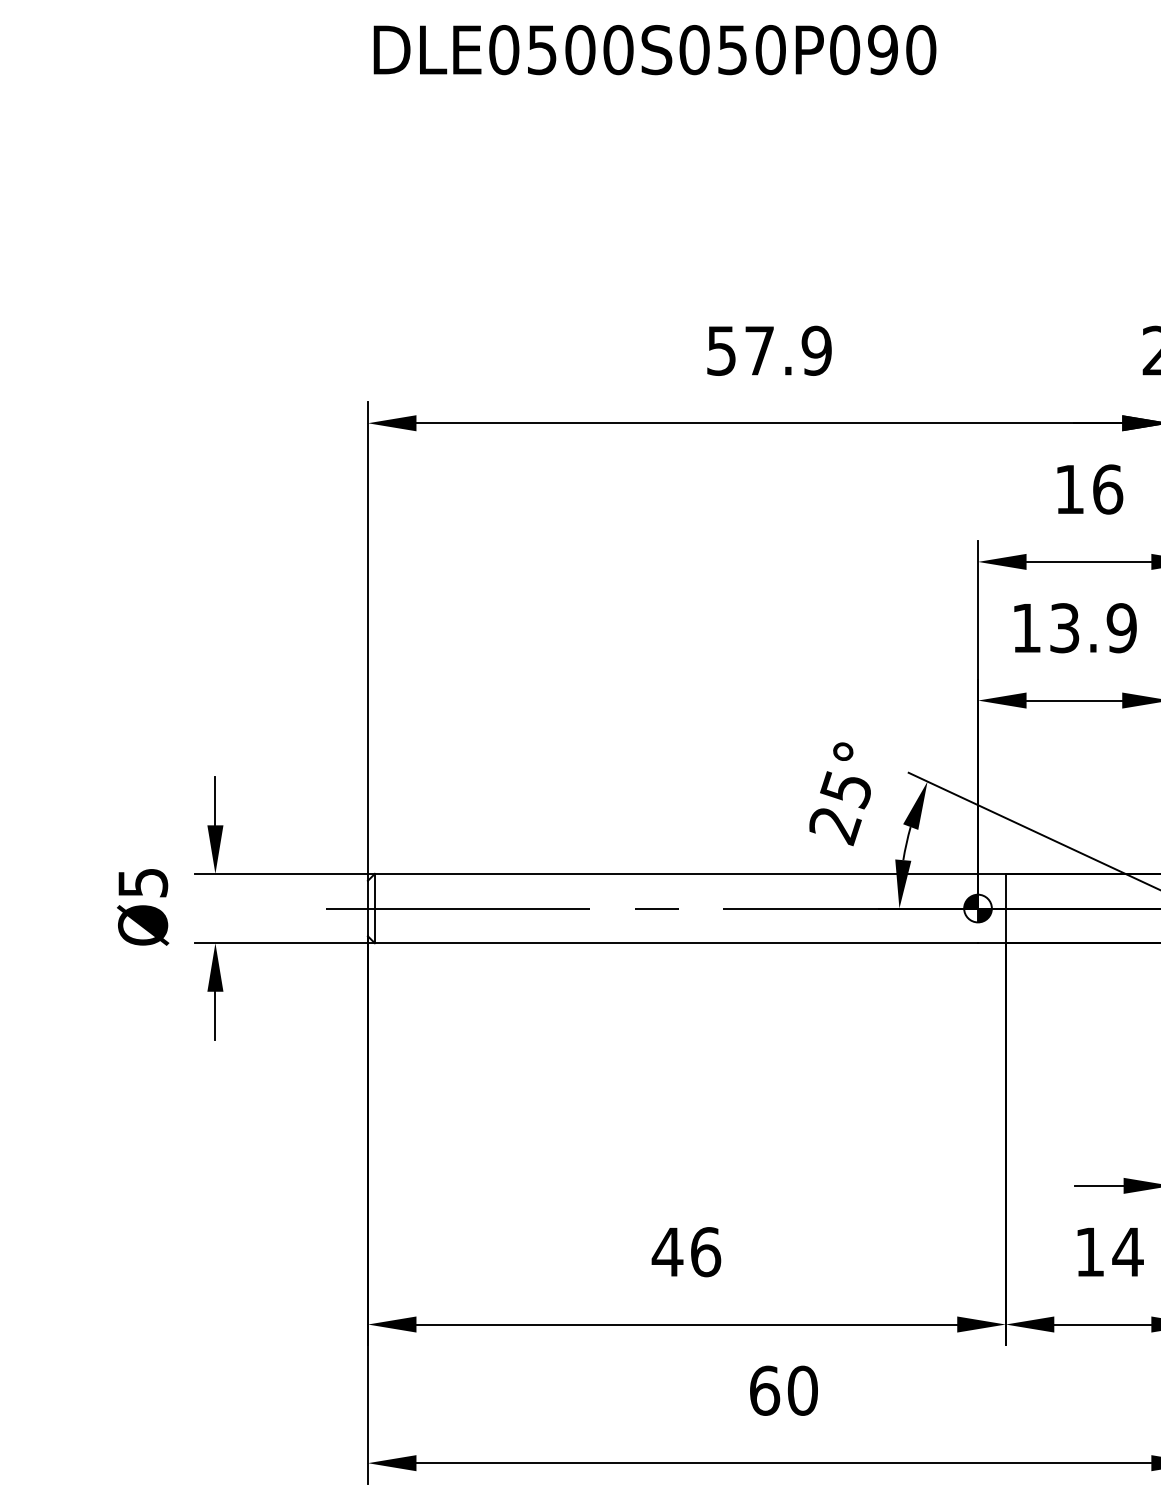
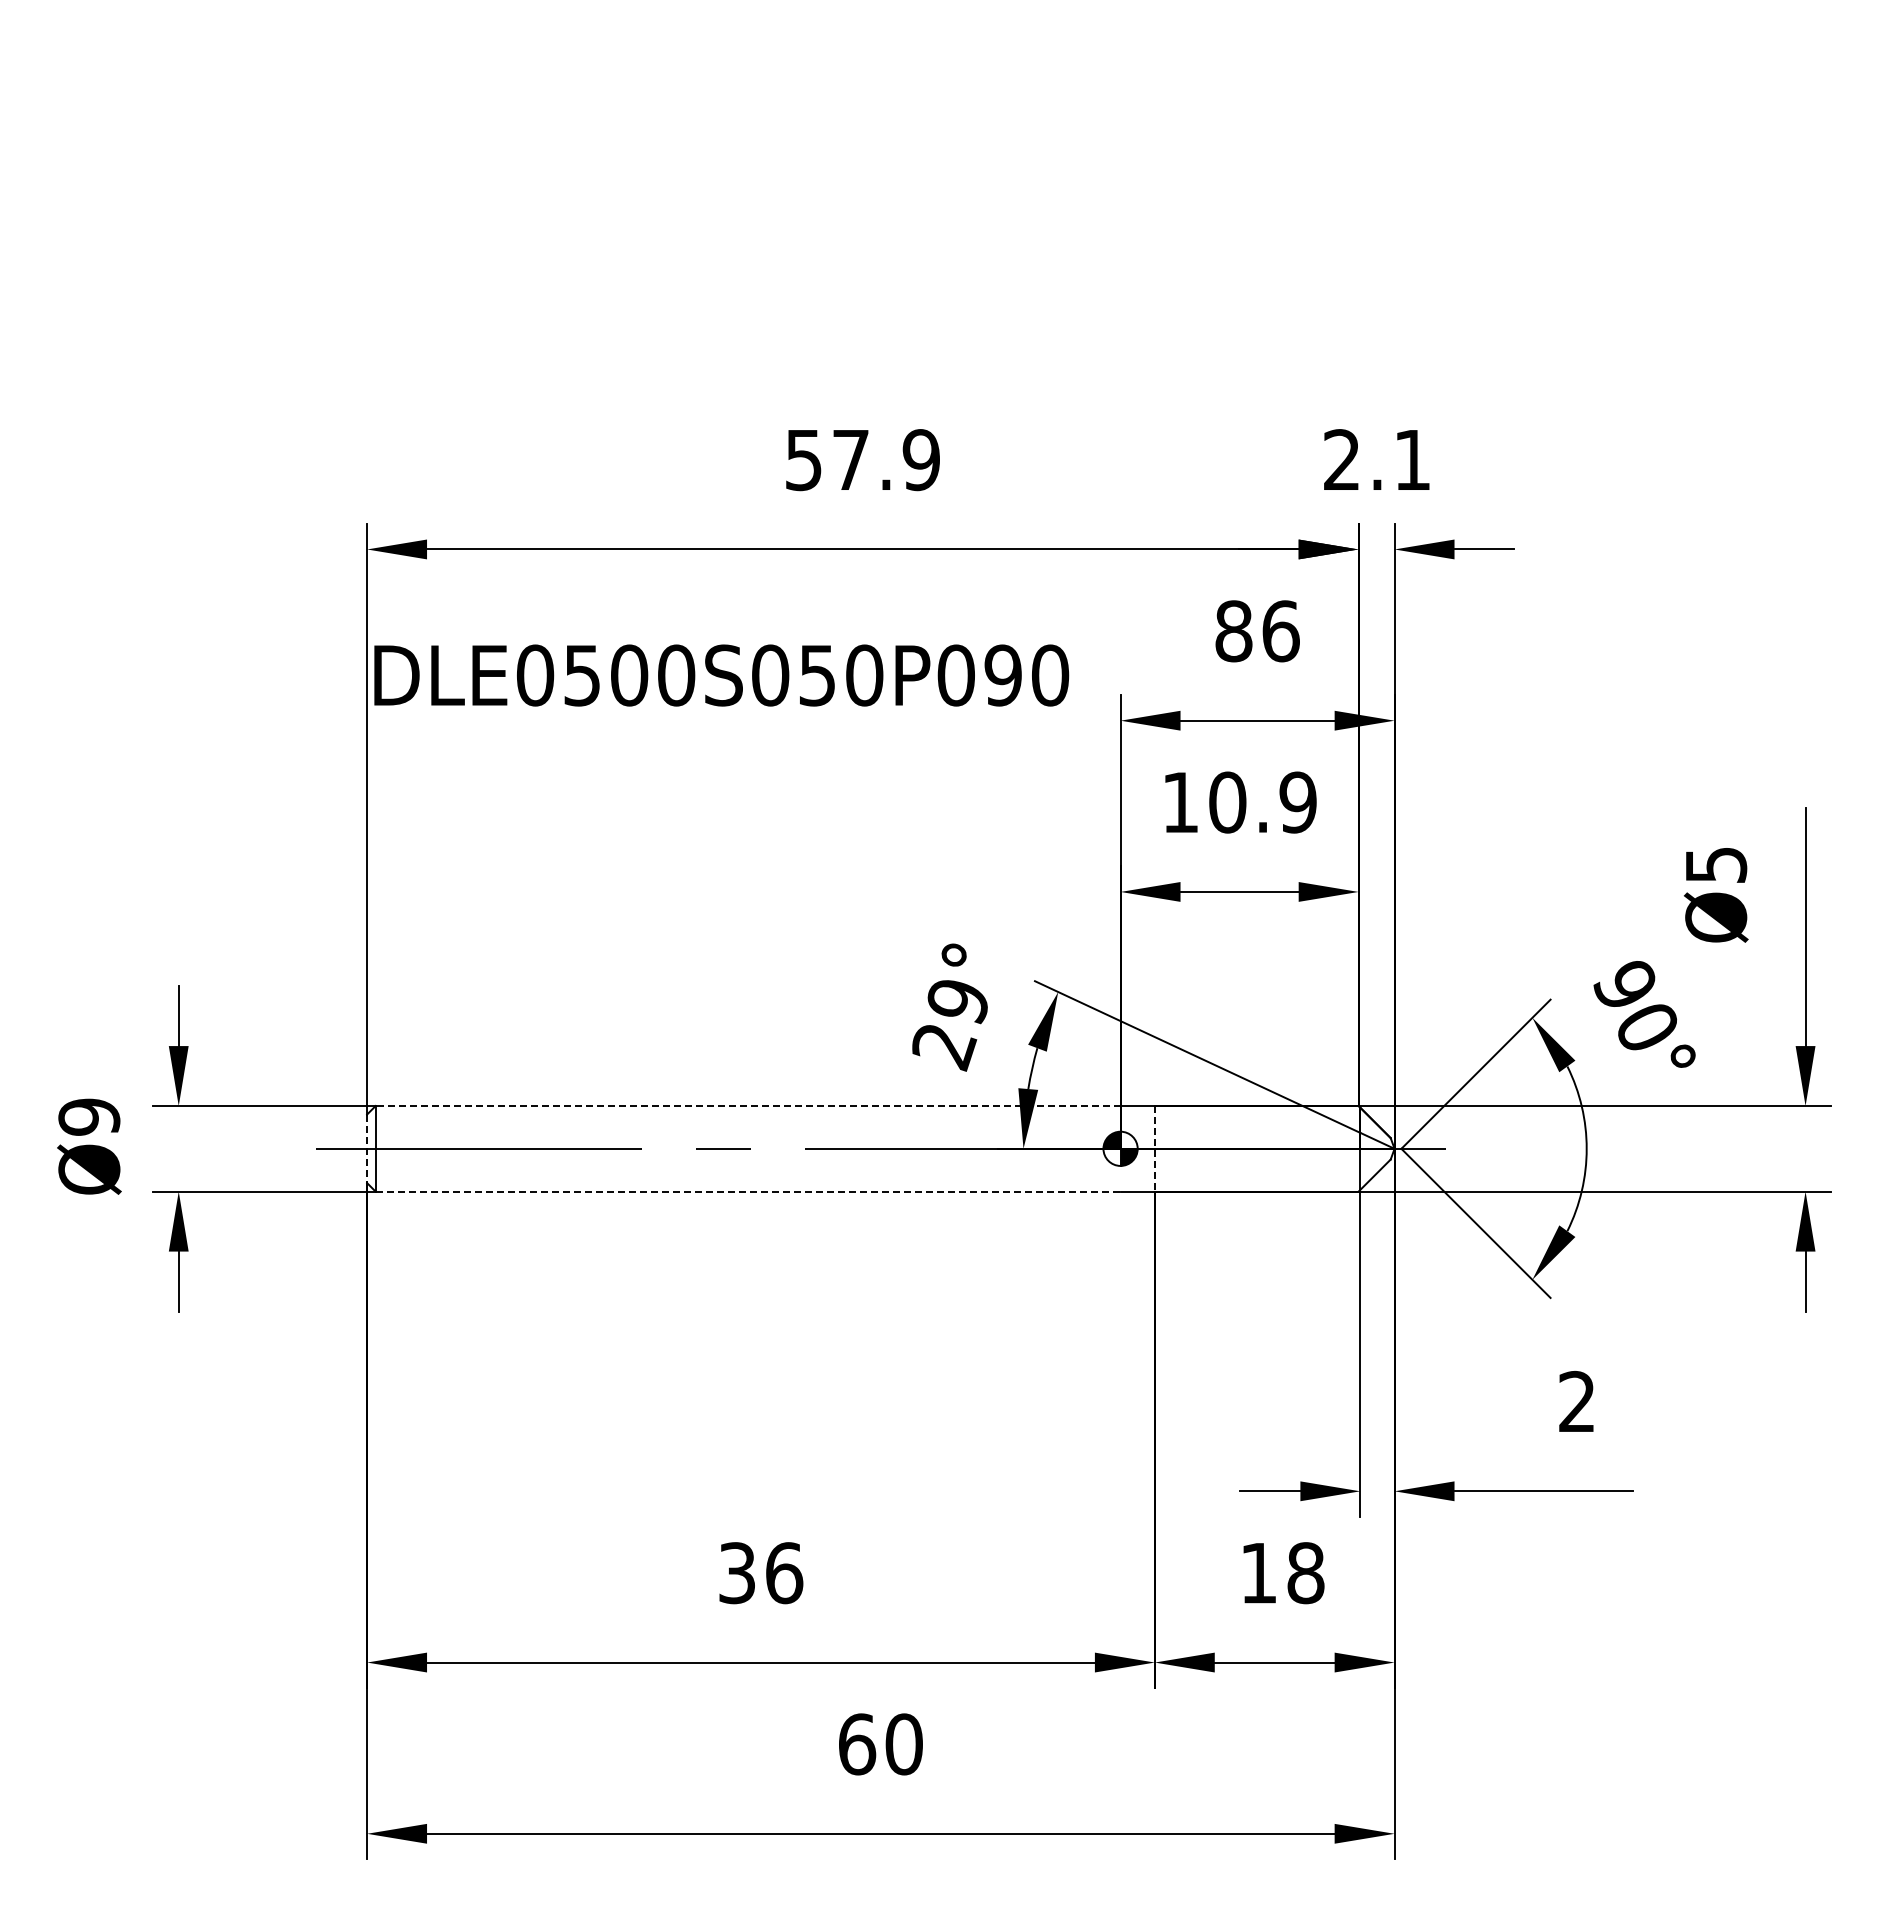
text: (654, 50) -> (721, 675), moved
text: (1069, 489) -> (1233, 631), 16 -> 86
text: (1064, 628) -> (1227, 802), 13.9 -> 10.9
text: (845, 790) -> (956, 1002), 25° -> 29°
line: (675, 874) -> (747, 1106), solid -> dashed
text: (143, 882) -> (89, 1116), Ø5 -> Ø9
line: (1005, 908) -> (1154, 1148), solid -> dashed
line: (368, 909) -> (367, 1149), solid -> dashed
line: (676, 943) -> (748, 1191), solid -> dashed
text: (667, 1252) -> (736, 1573), 46 -> 36
text: (1127, 1252) -> (1305, 1573), 14 -> 18

